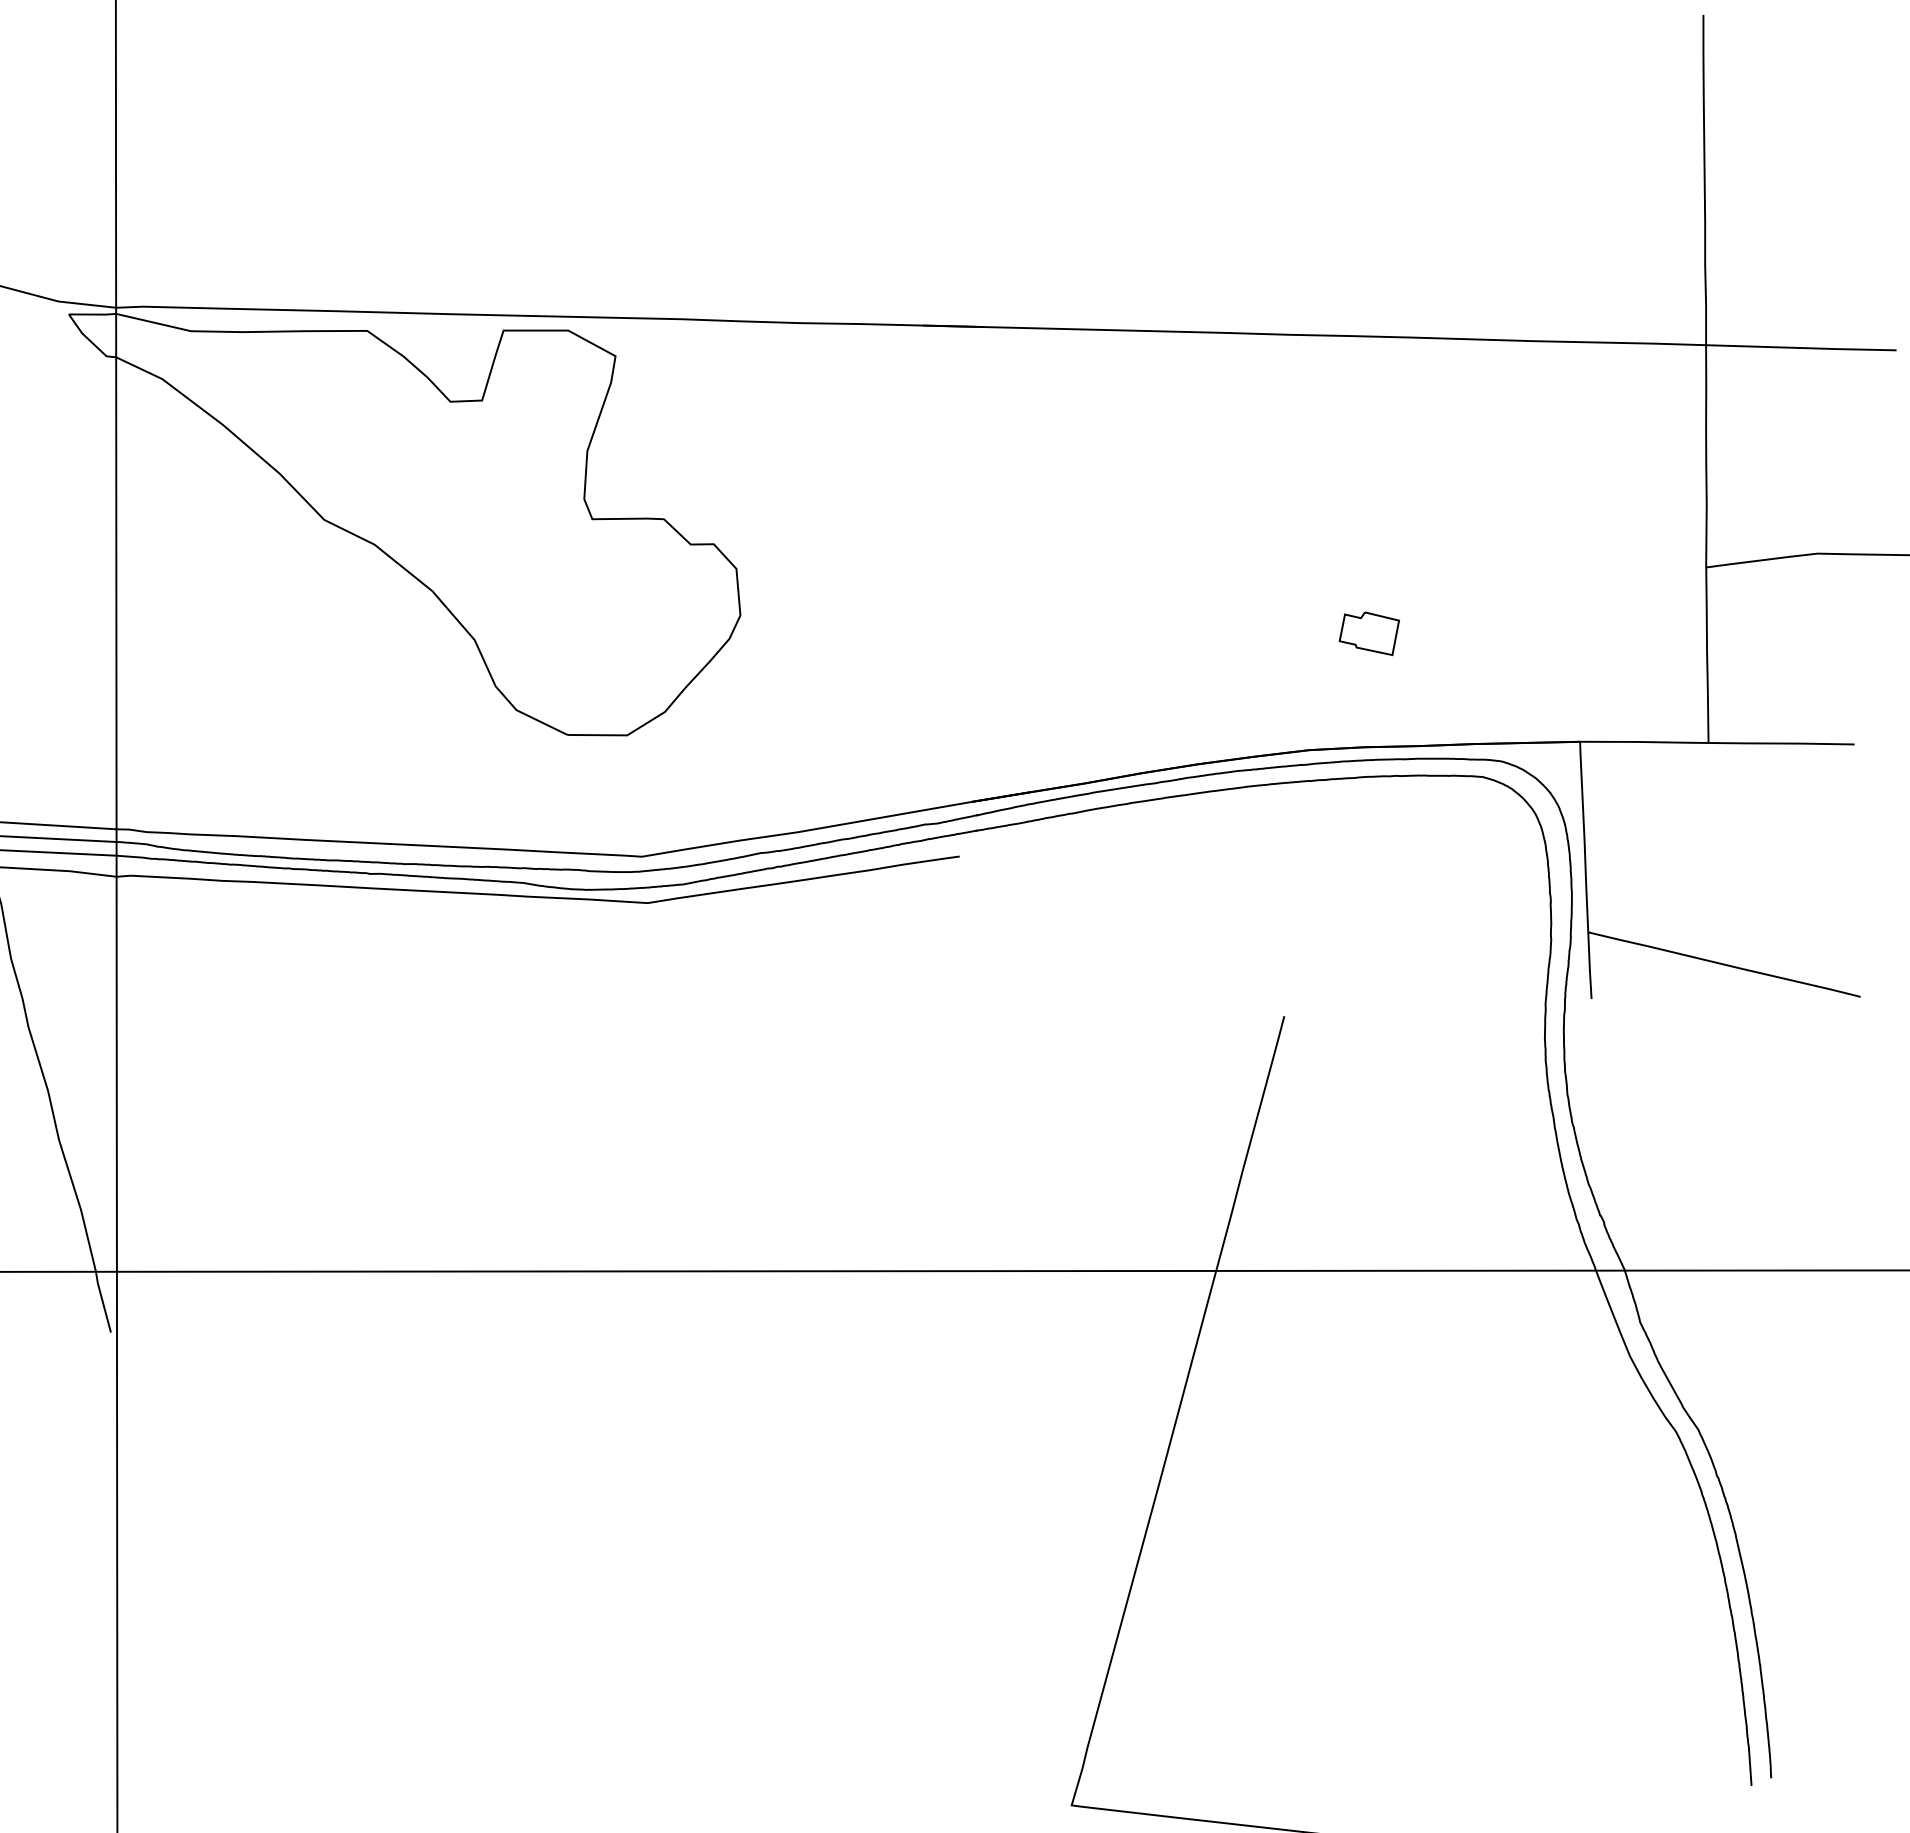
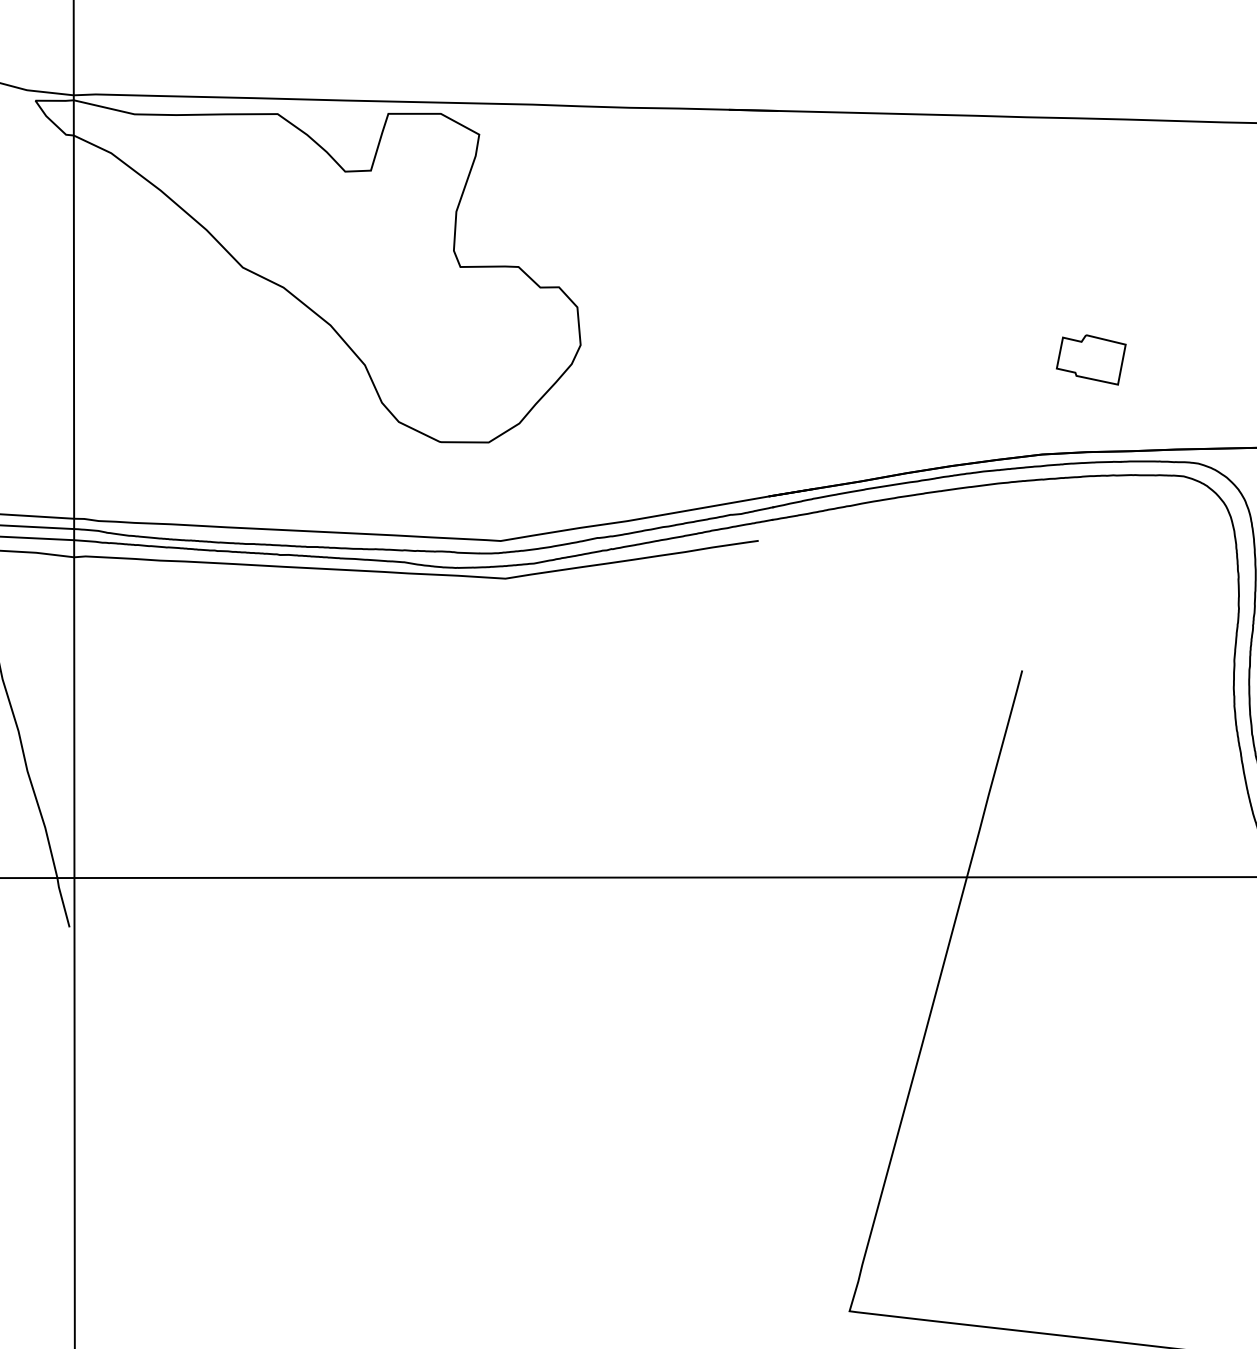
part: (1369, 633) -> (1091, 359), size x1.43

